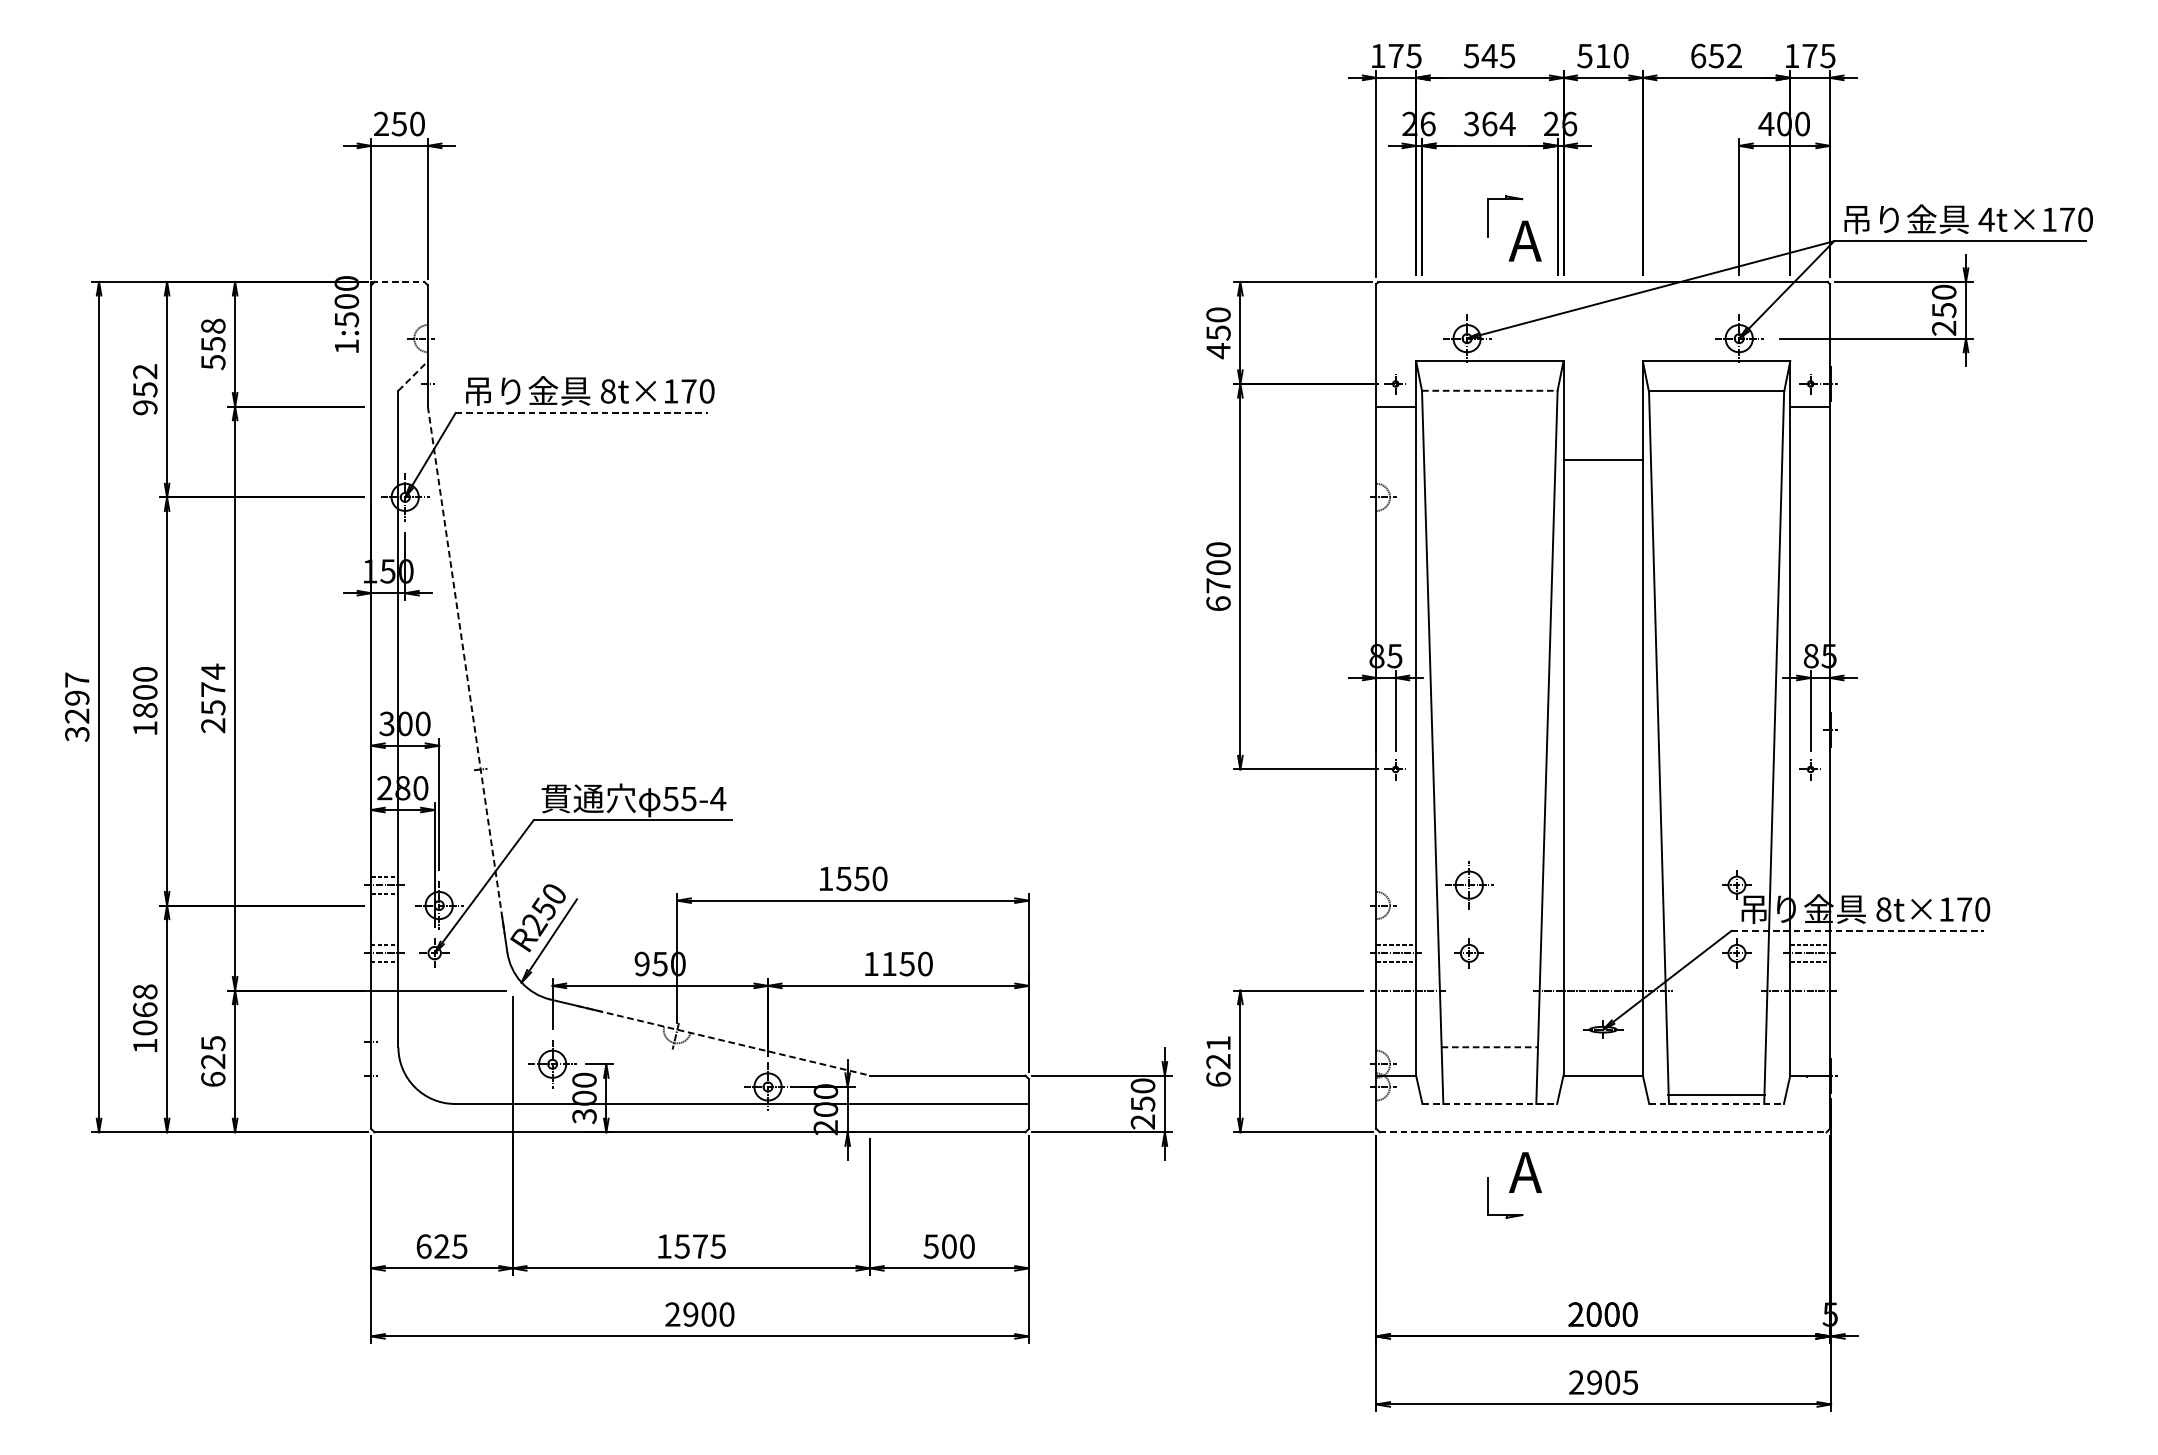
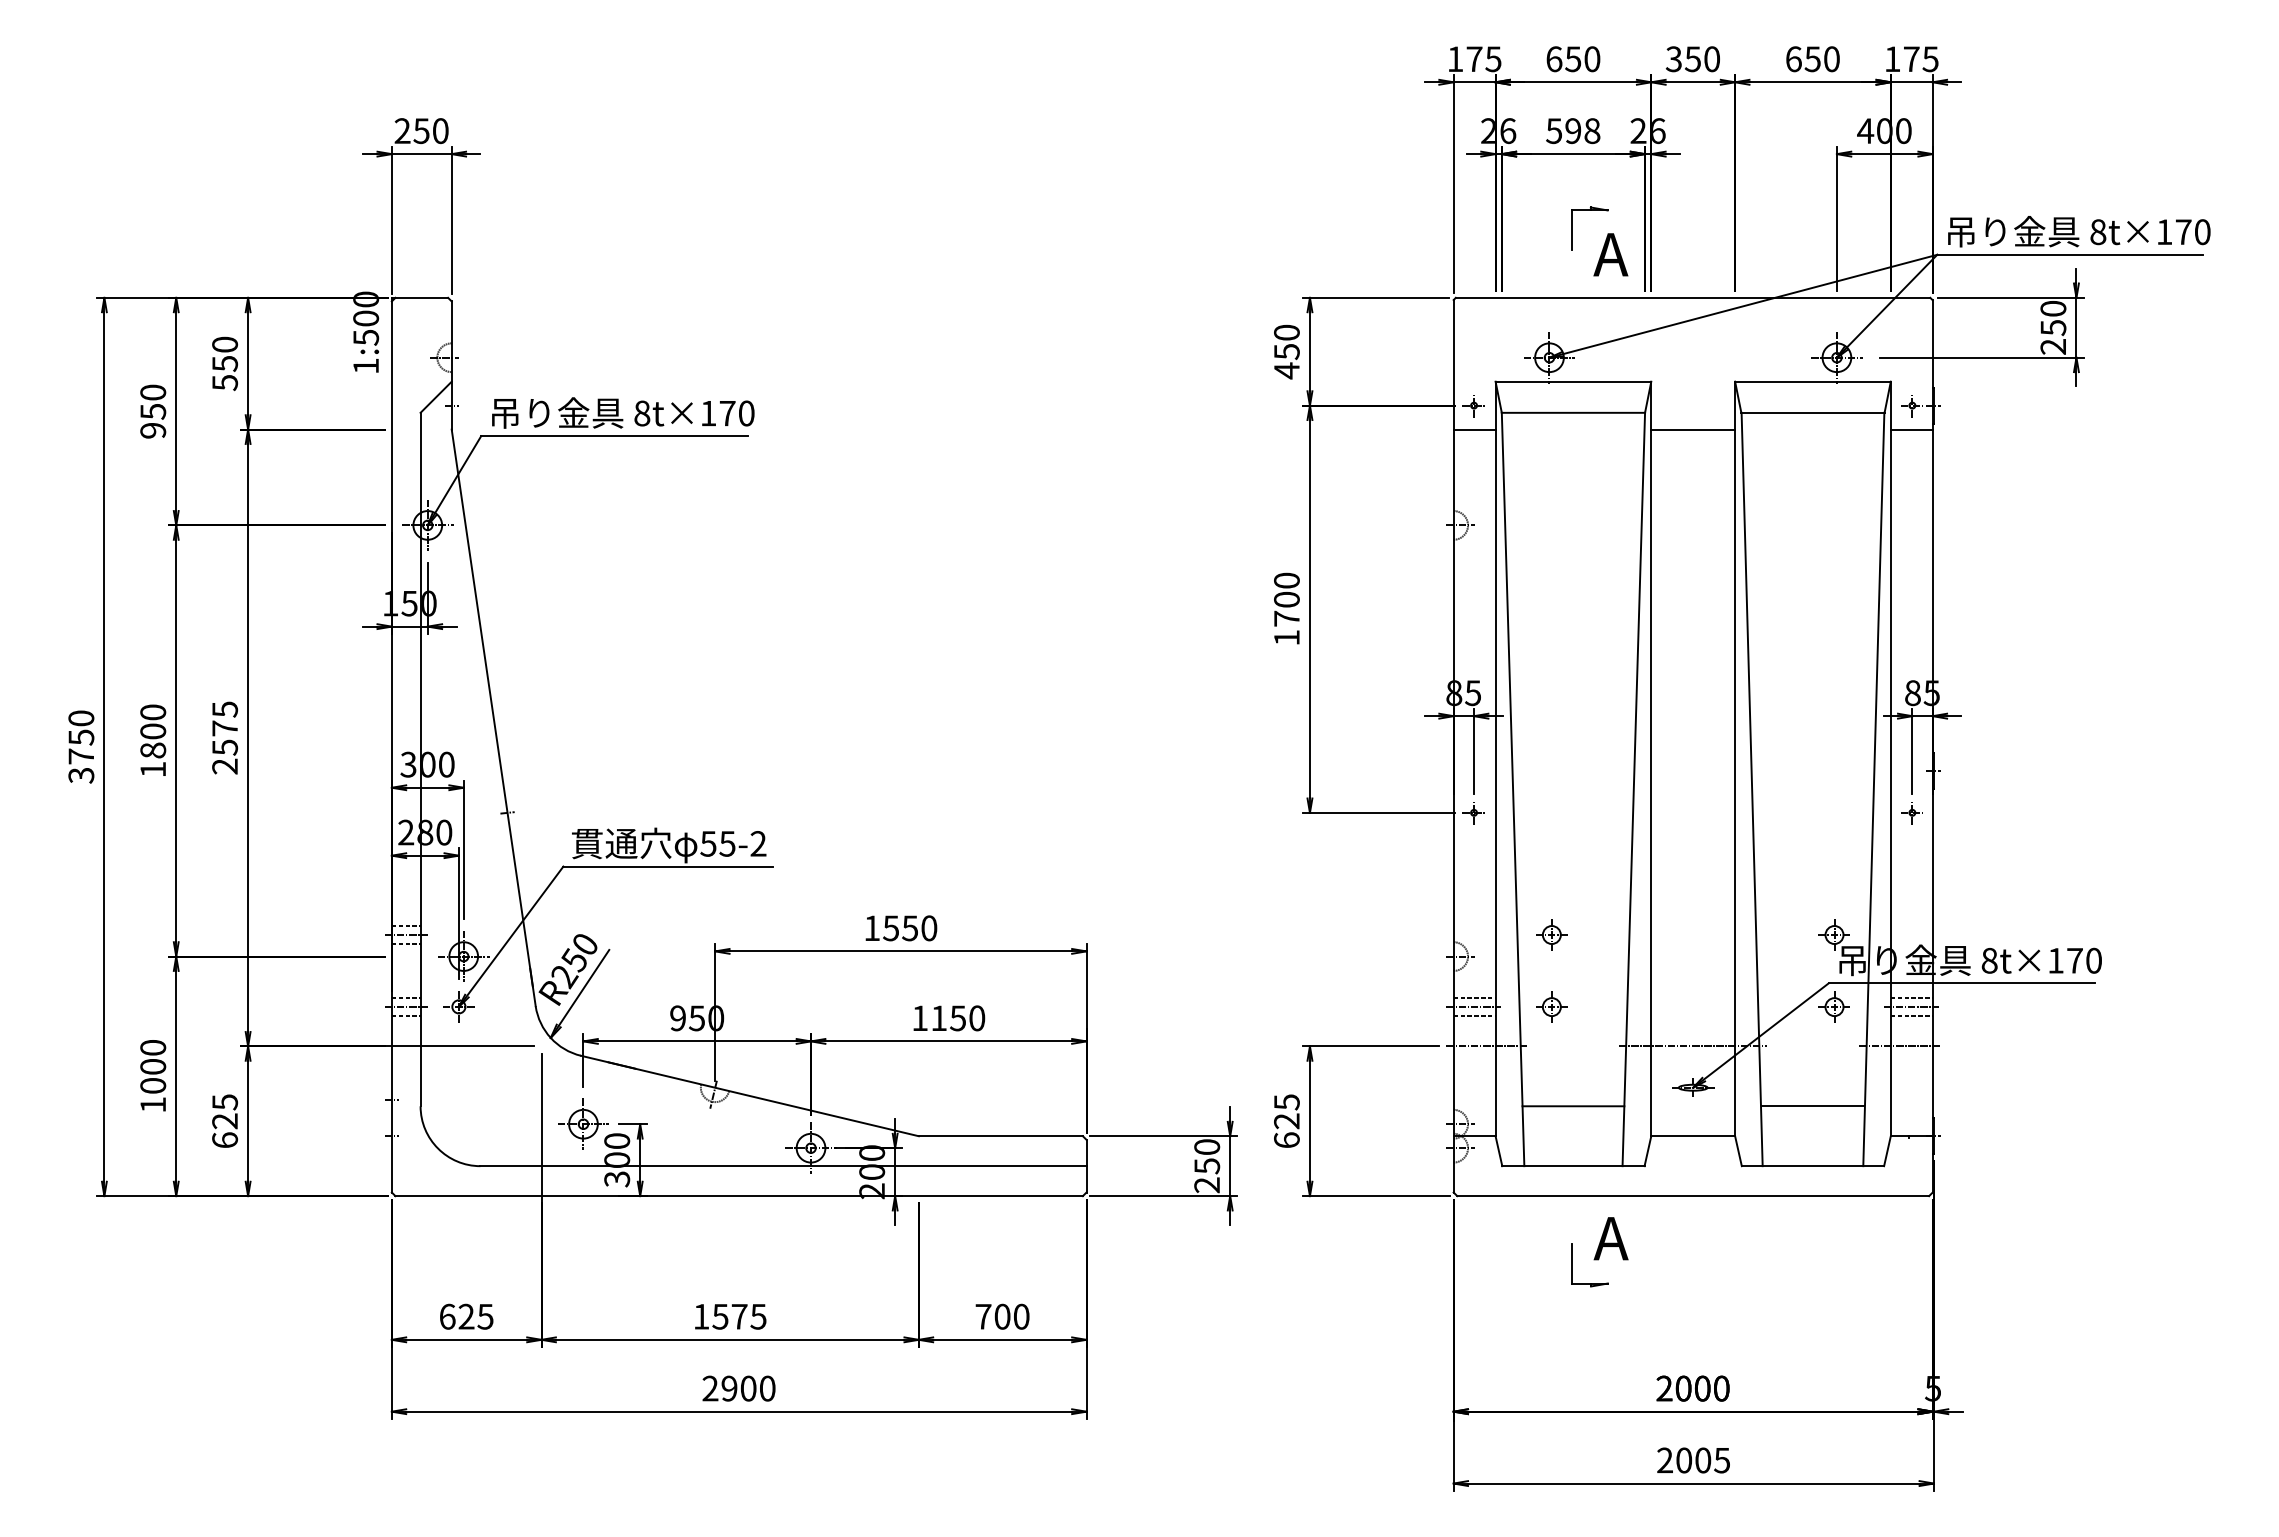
text: (1489, 56) -> (1573, 59), 545 -> 650
text: (1594, 56) -> (1683, 59), 510 -> 350
text: (1734, 56) -> (1831, 59), 652 -> 650
text: (1489, 124) -> (1573, 131), 364 -> 598
text: (1985, 220) -> (2097, 232), 4t×170 -> 8t×170
line: (398, 281) -> (420, 297), dashed -> solid
text: (213, 326) -> (225, 344), 558 -> 550
text: (145, 371) -> (153, 392), 952 -> 950
line: (413, 375) -> (436, 396), dashed -> solid
line: (1489, 390) -> (1573, 412), dashed -> solid
line: (582, 413) -> (615, 436), dashed -> solid
line: (1603, 459) -> (1693, 429), moved
text: (1218, 603) -> (1286, 637), 6700 -> 1700
line: (466, 670) -> (492, 708), dashed -> solid
text: (213, 671) -> (225, 709), 2574 -> 2575
text: (77, 698) -> (81, 737), 3297 -> 3750
text: (718, 798) -> (758, 843), 55-4 -> 55-2
part: (1469, 884) -> (1551, 934), size x0.62
line: (1858, 931) -> (1962, 983), dashed -> solid
text: (145, 1000) -> (153, 1056), 1068 -> 1000
line: (723, 1040) -> (764, 1099), dashed -> solid
text: (1218, 1043) -> (1286, 1102), 621 -> 625
line: (1489, 1047) -> (1573, 1106), dashed -> solid
line: (1716, 1094) -> (1812, 1106), moved
line: (1489, 1104) -> (1573, 1166), dashed -> solid
line: (1717, 1104) -> (1813, 1166), dashed -> solid
line: (1603, 1132) -> (1693, 1196), dashed -> solid
text: (931, 1246) -> (983, 1316), 500 -> 700
text: (1594, 1382) -> (1684, 1460), 2905 -> 2005

